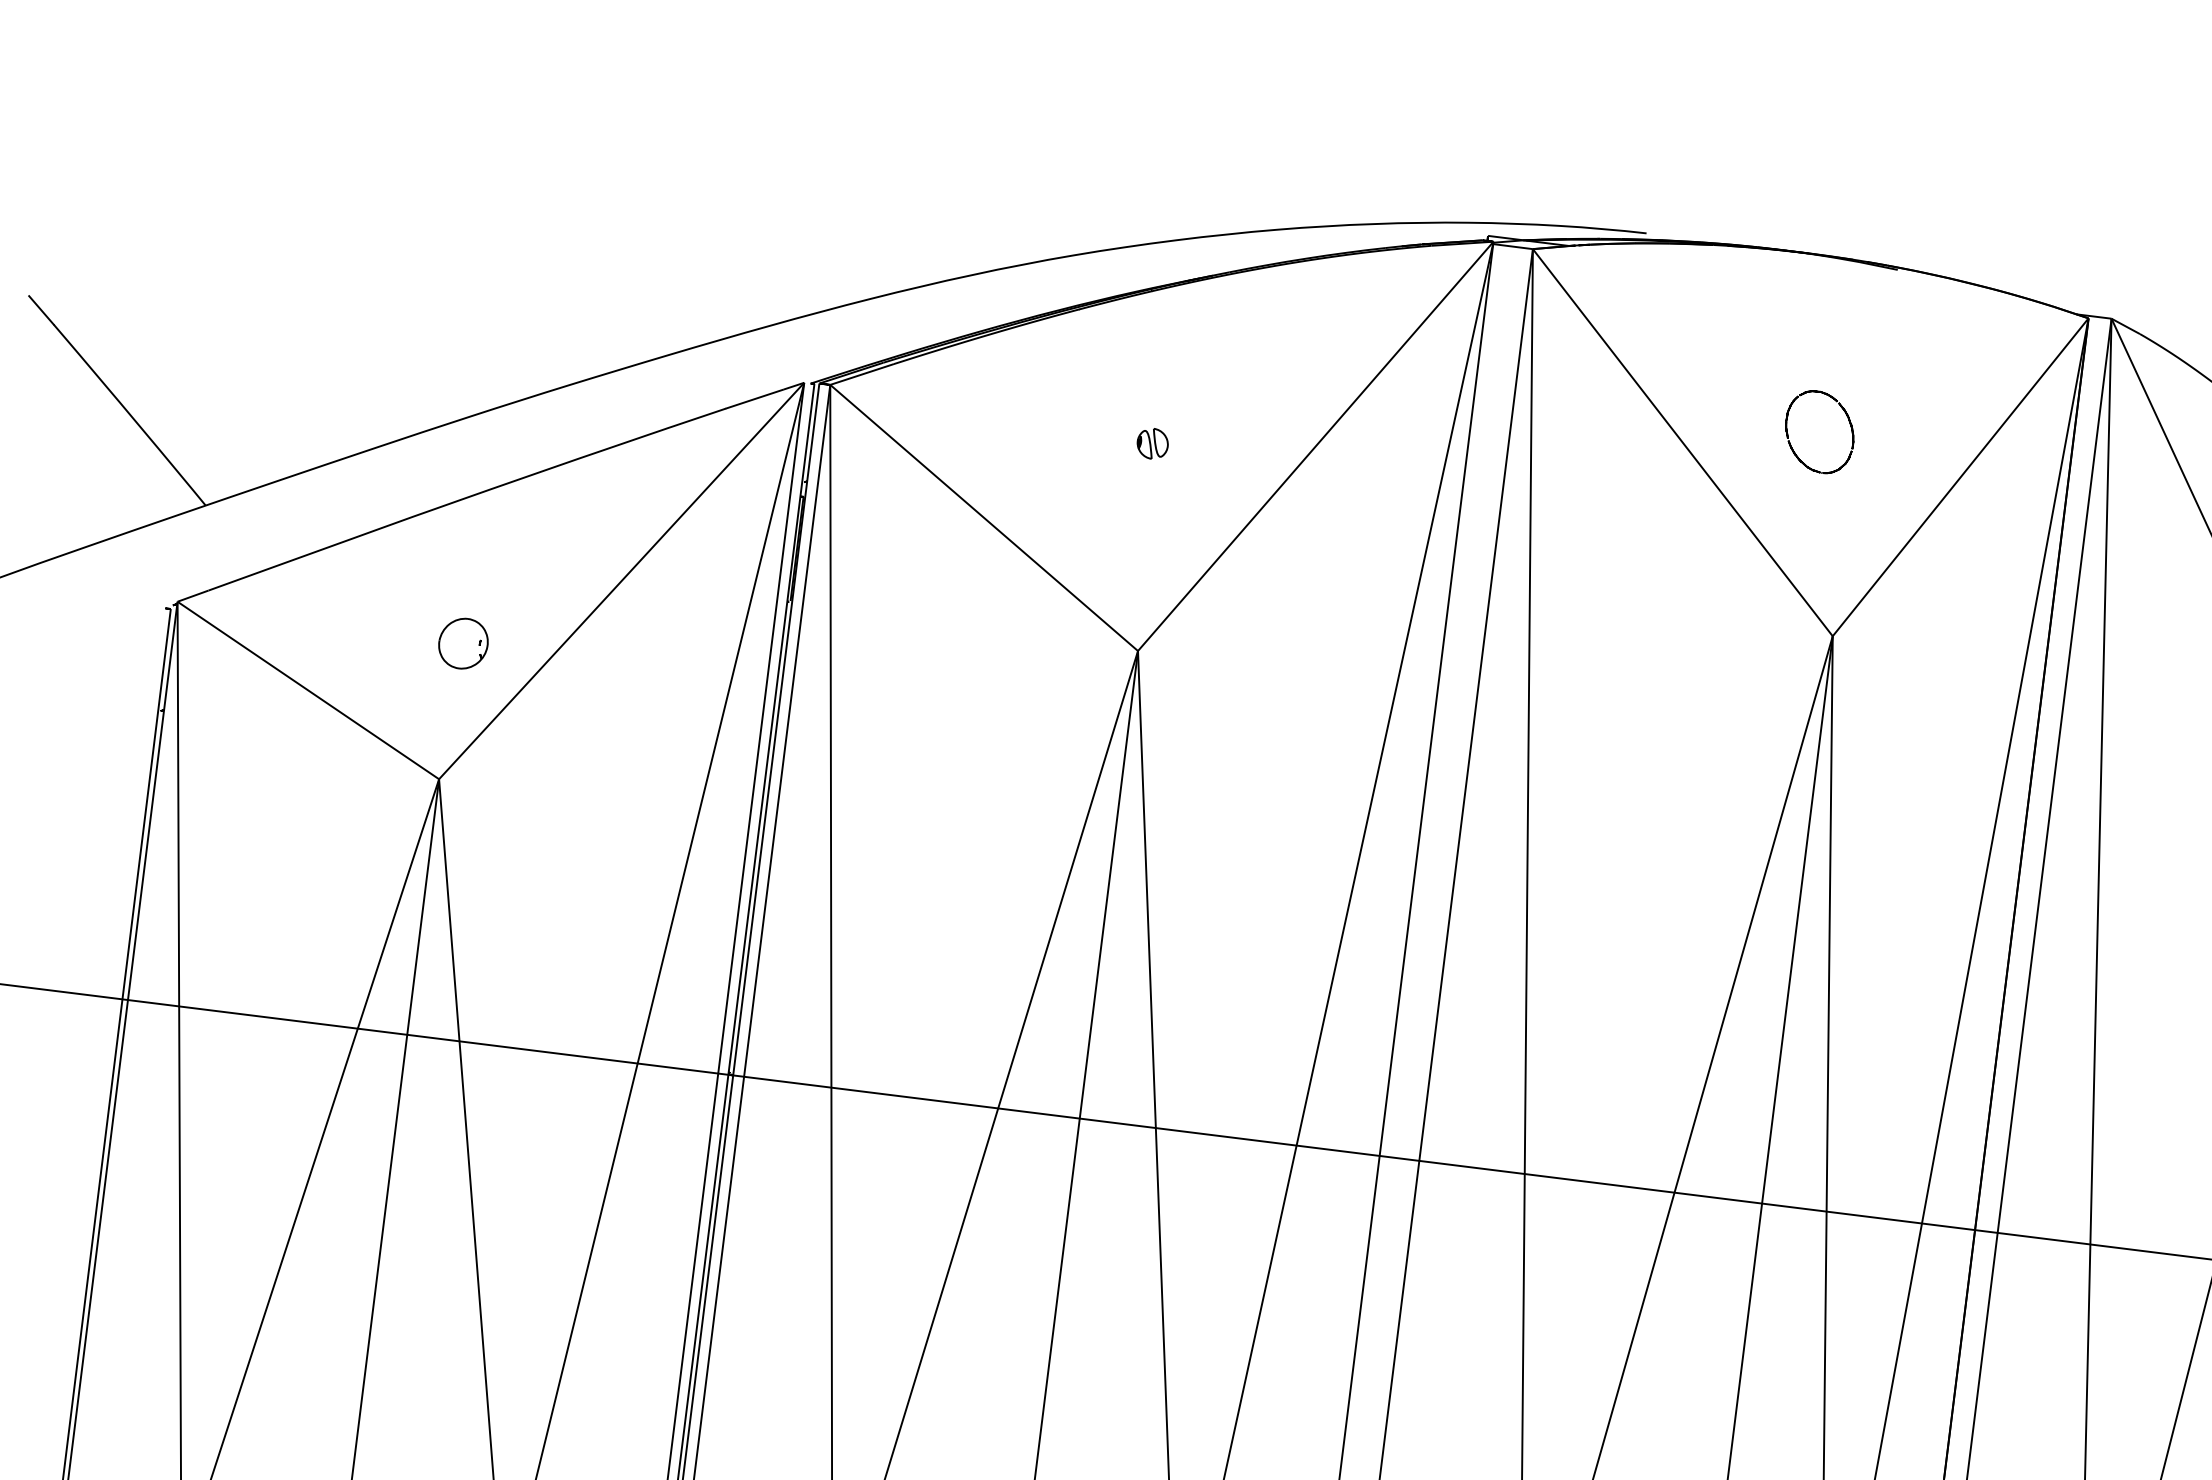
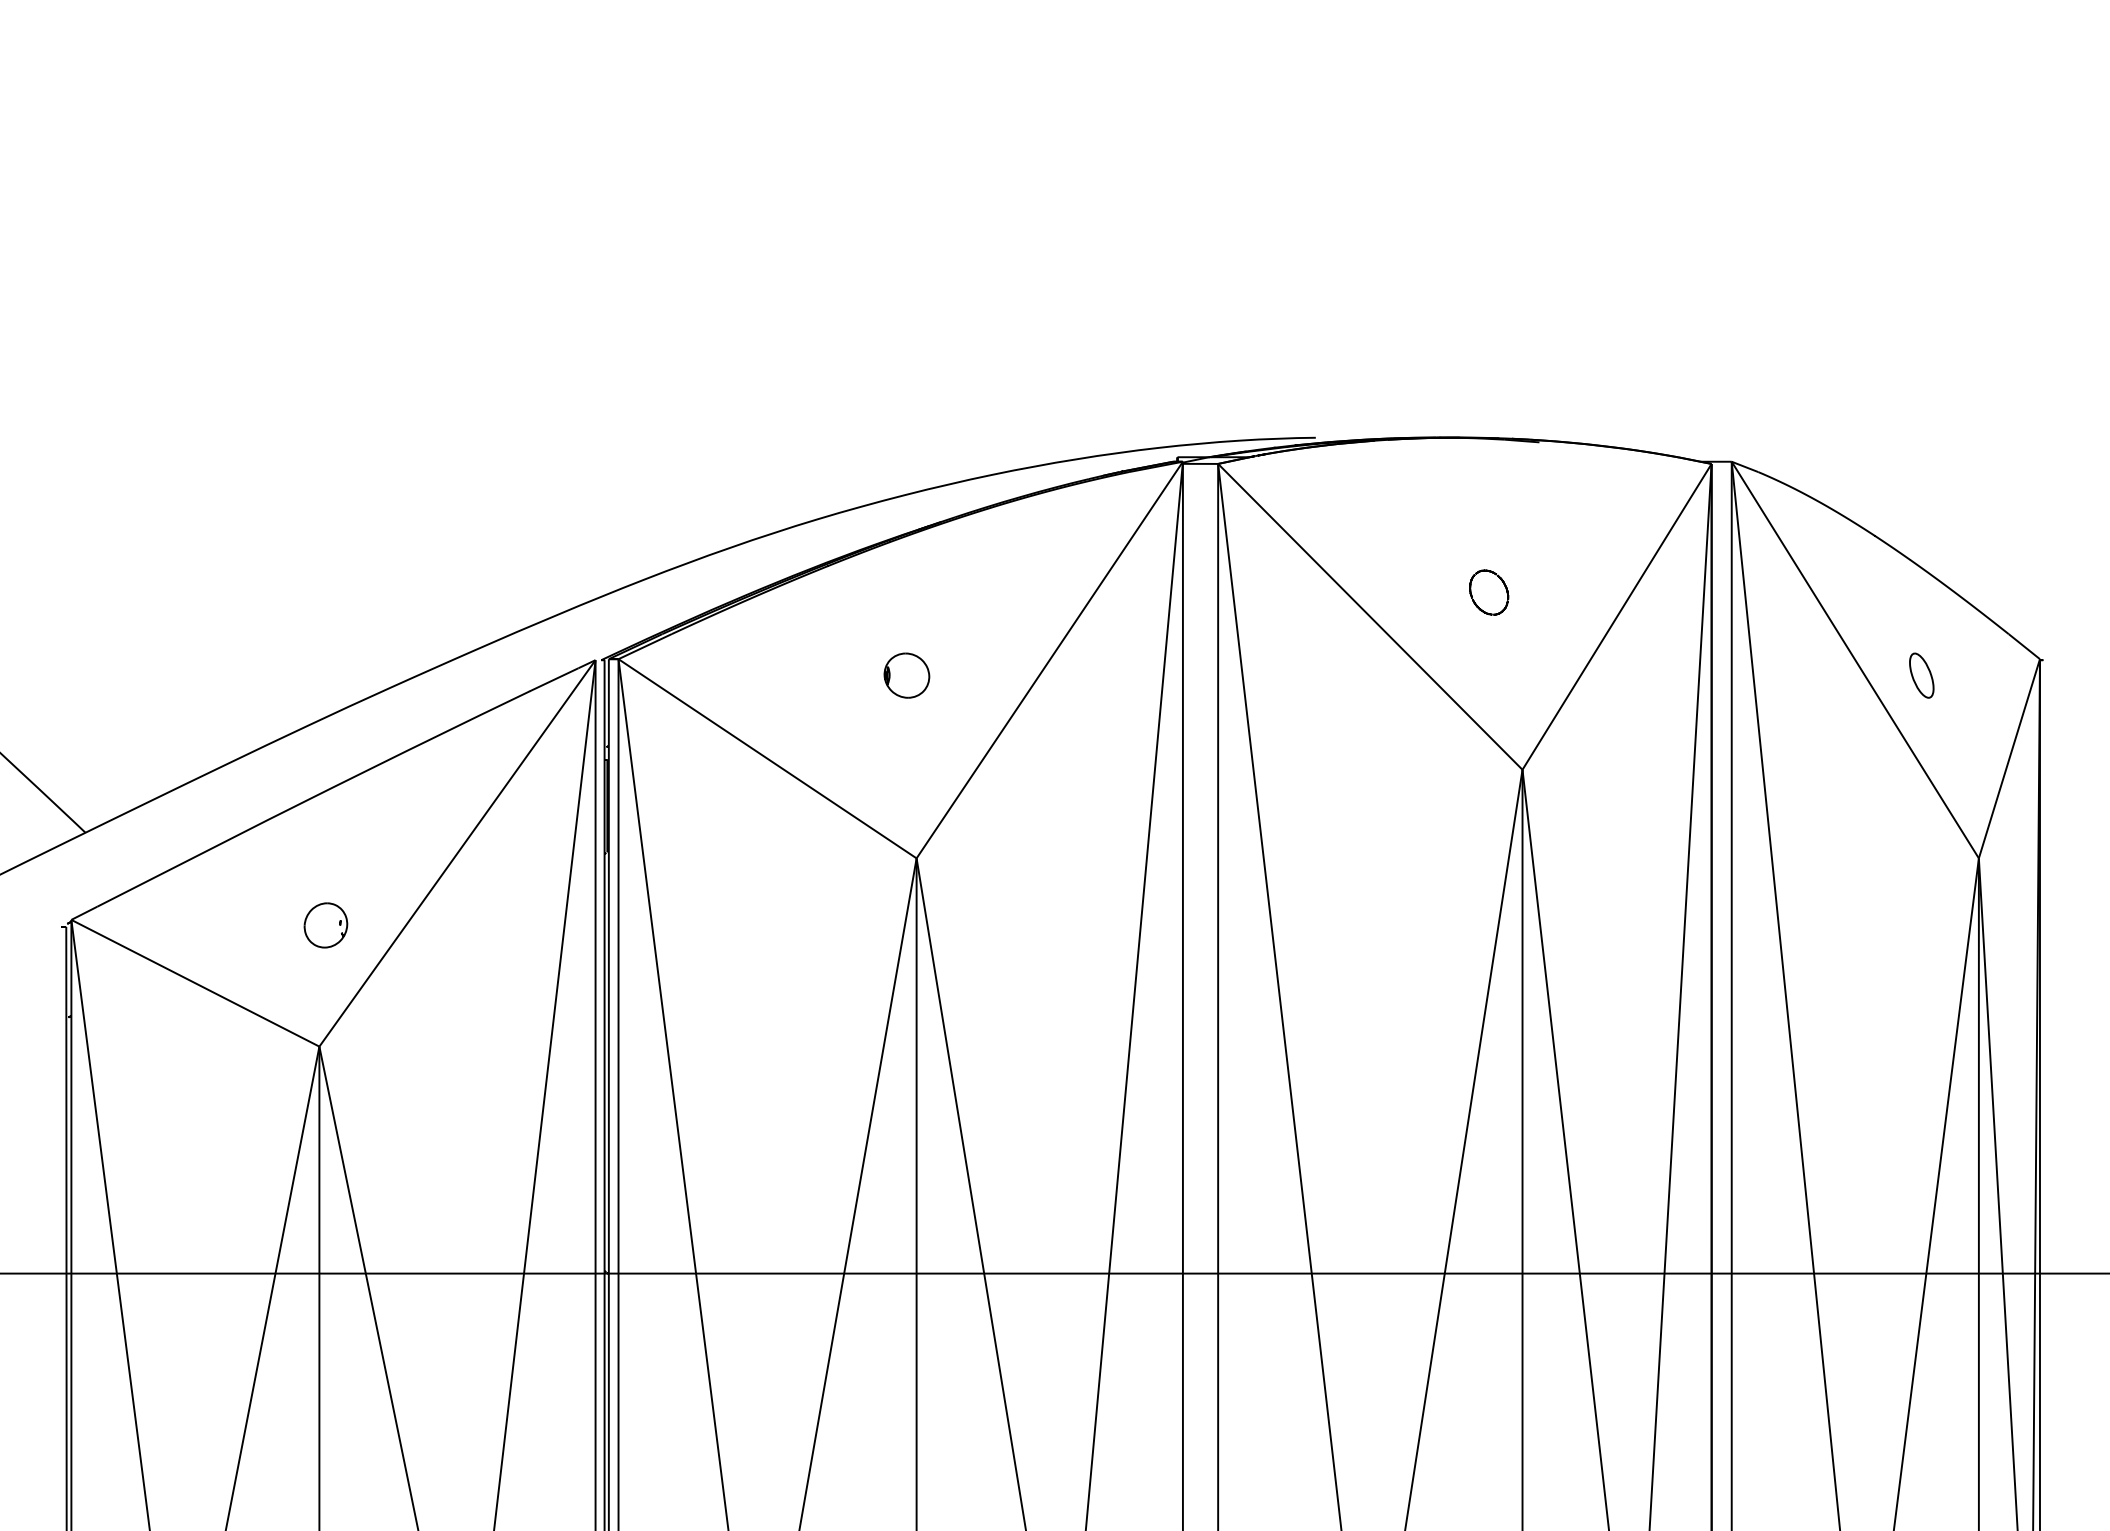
part: (1820, 431) -> (1489, 592), size x0.62
part: (1152, 443) -> (906, 675), size x1.67

